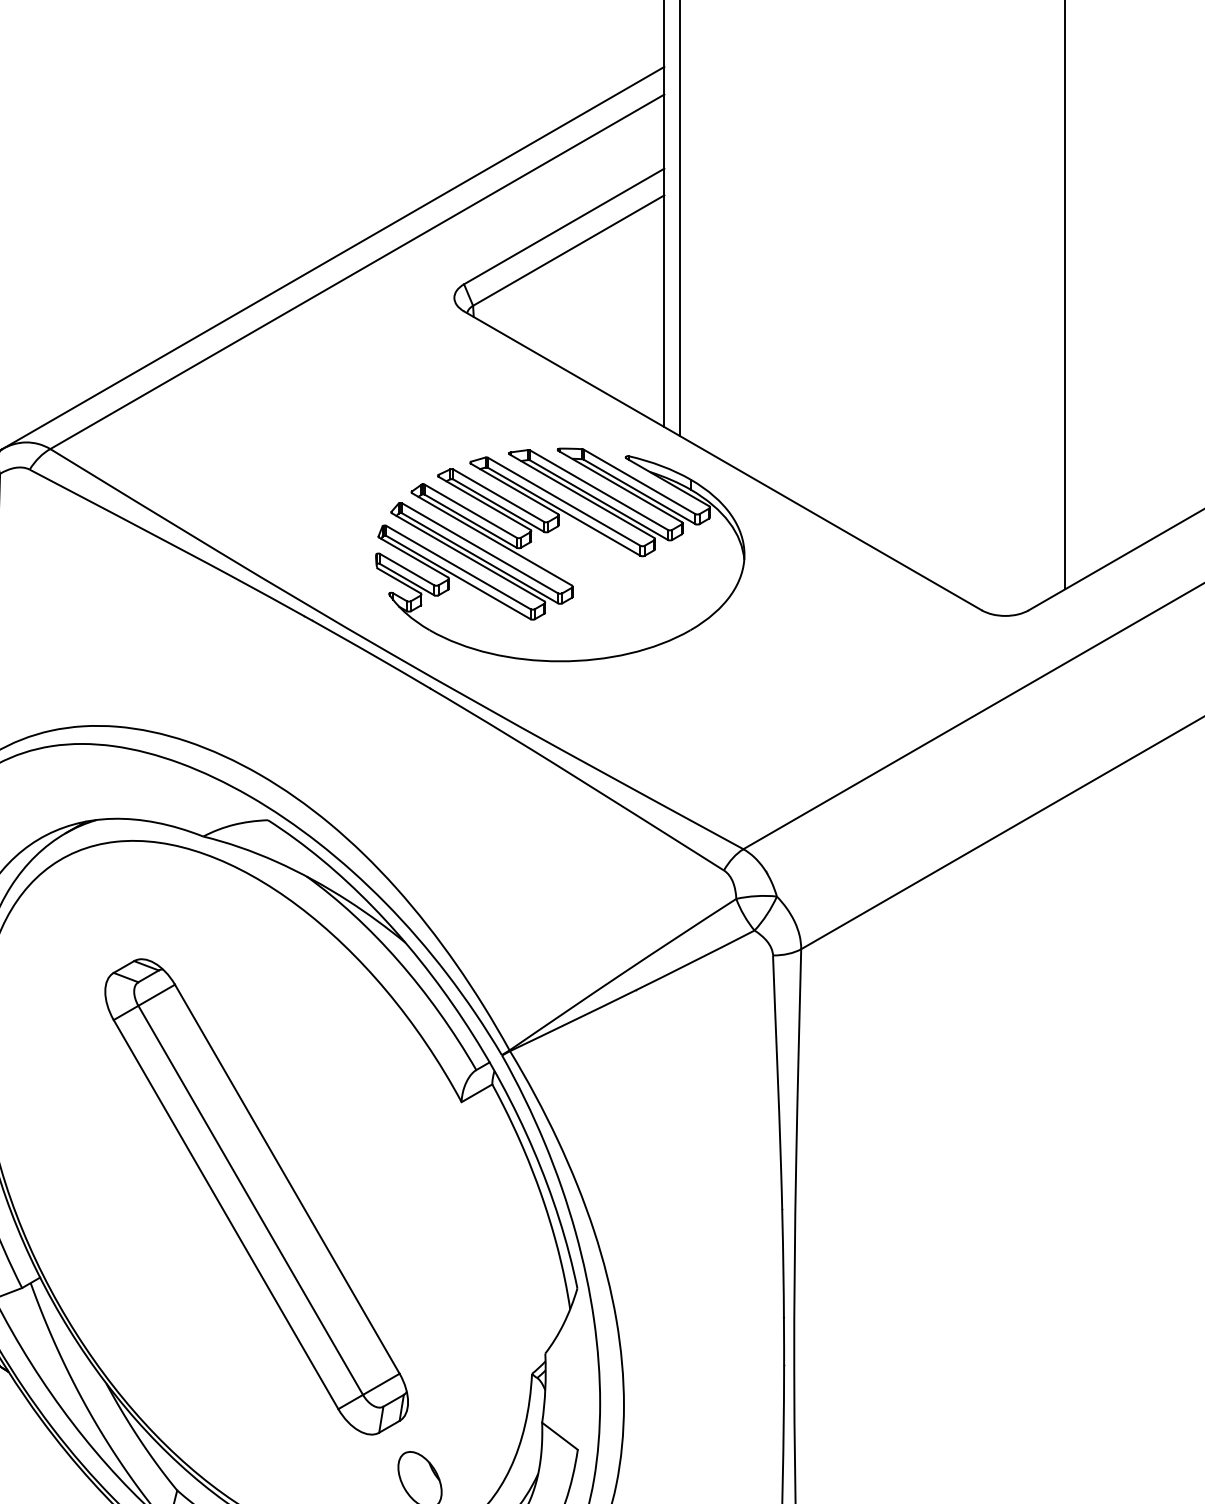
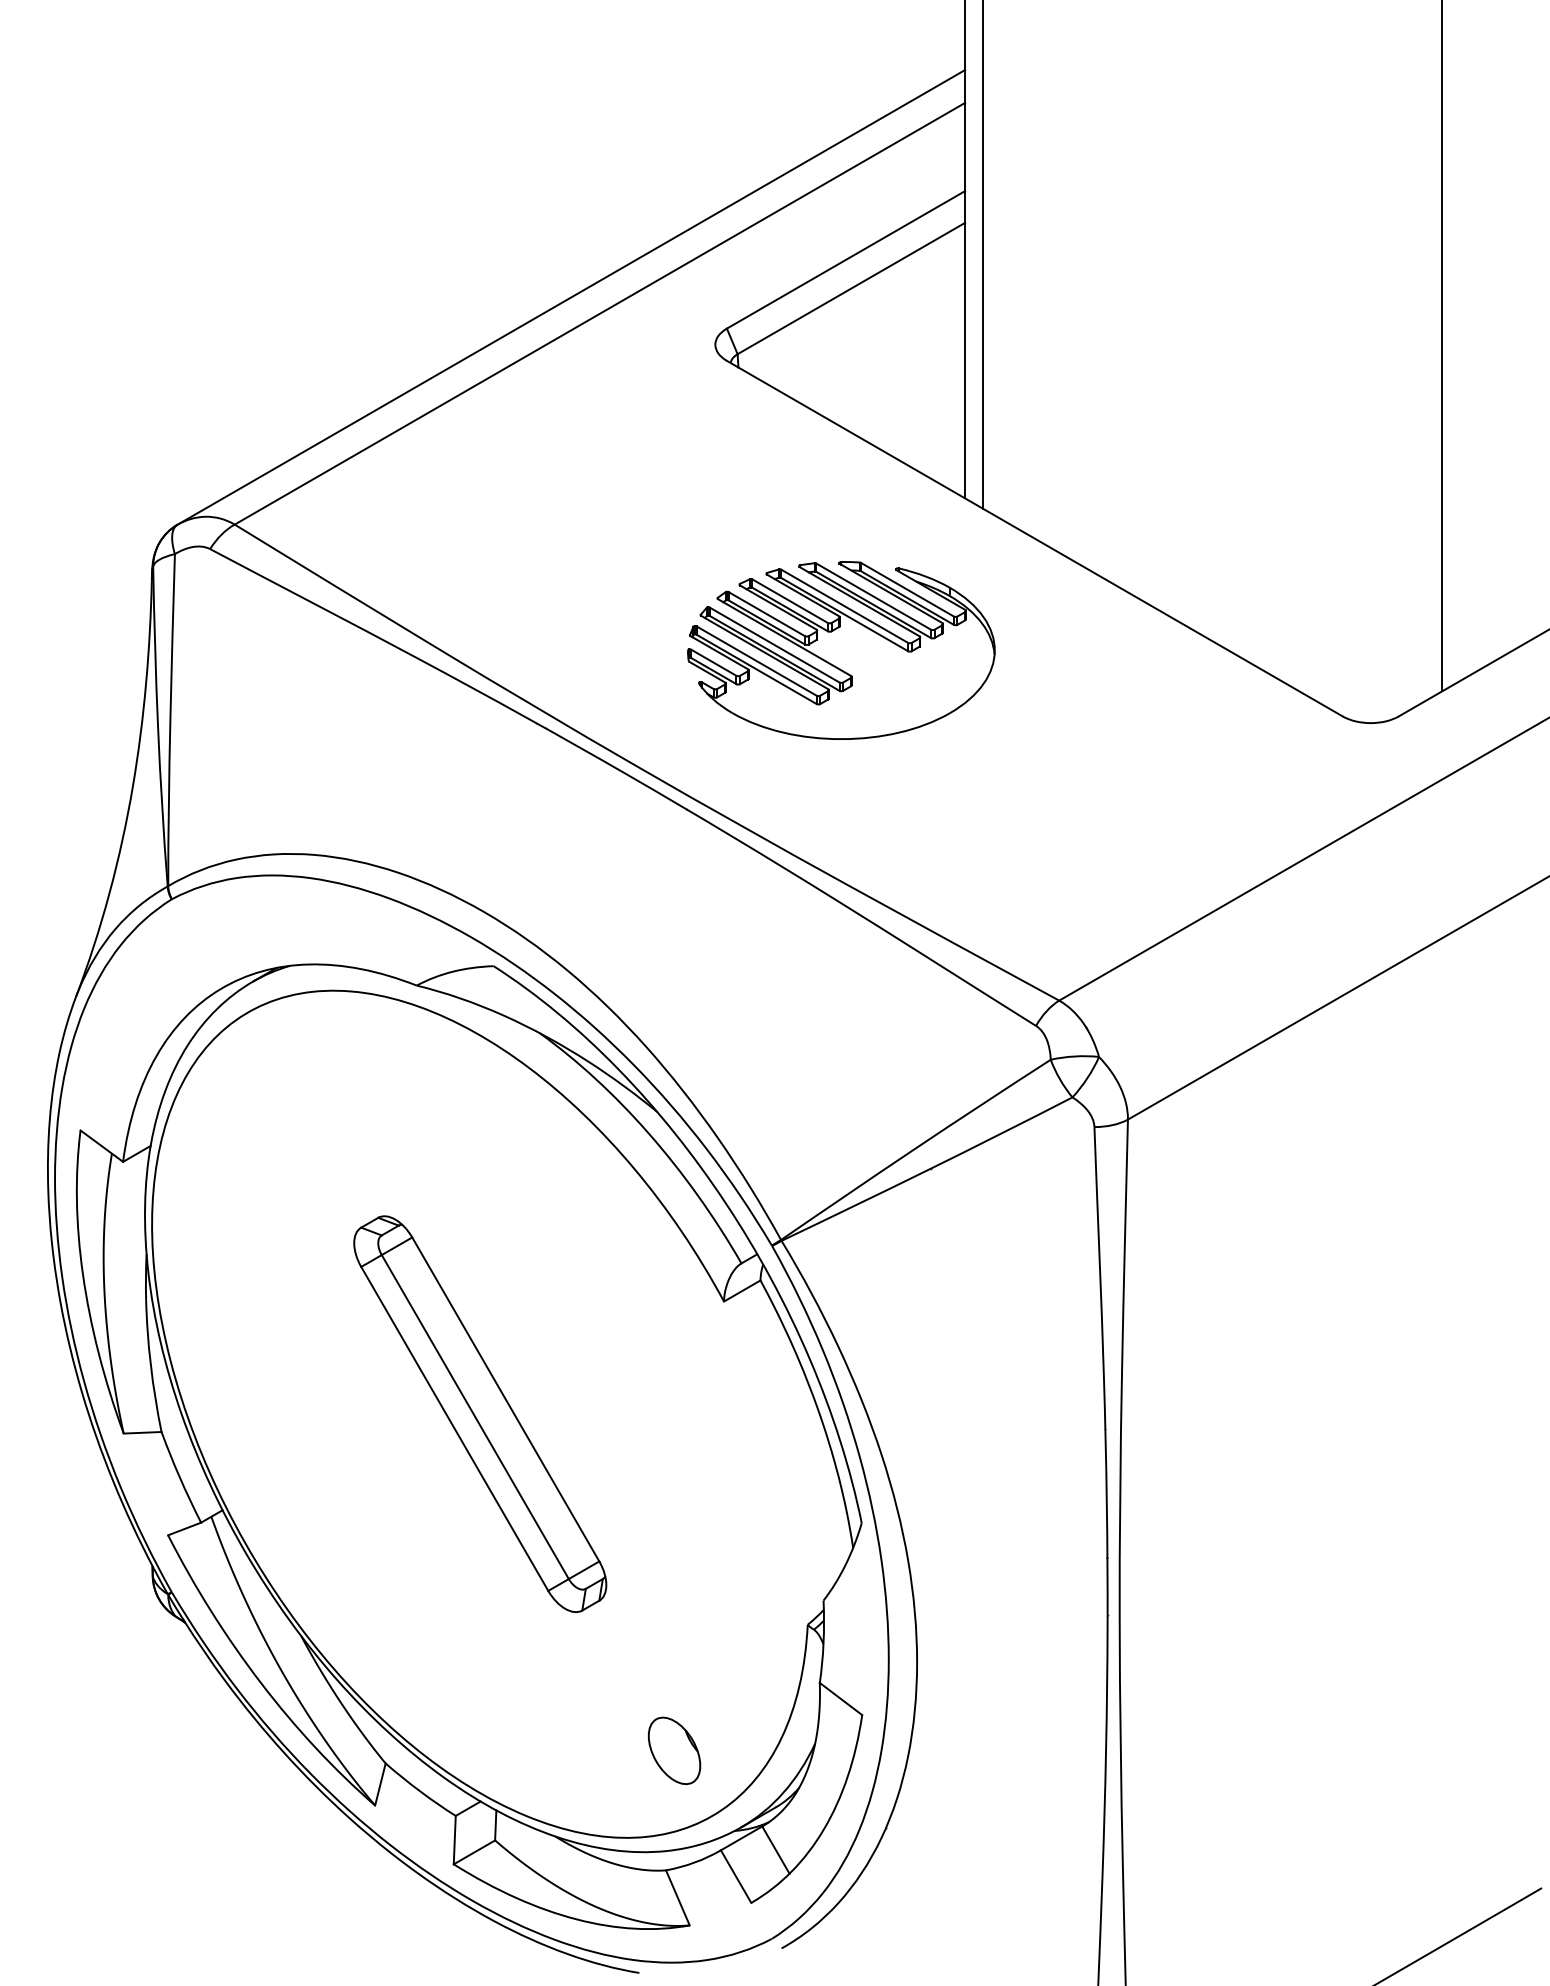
part: (560, 554) -> (841, 650), size x0.7
part: (256, 1196) -> (480, 1413), size x0.7

